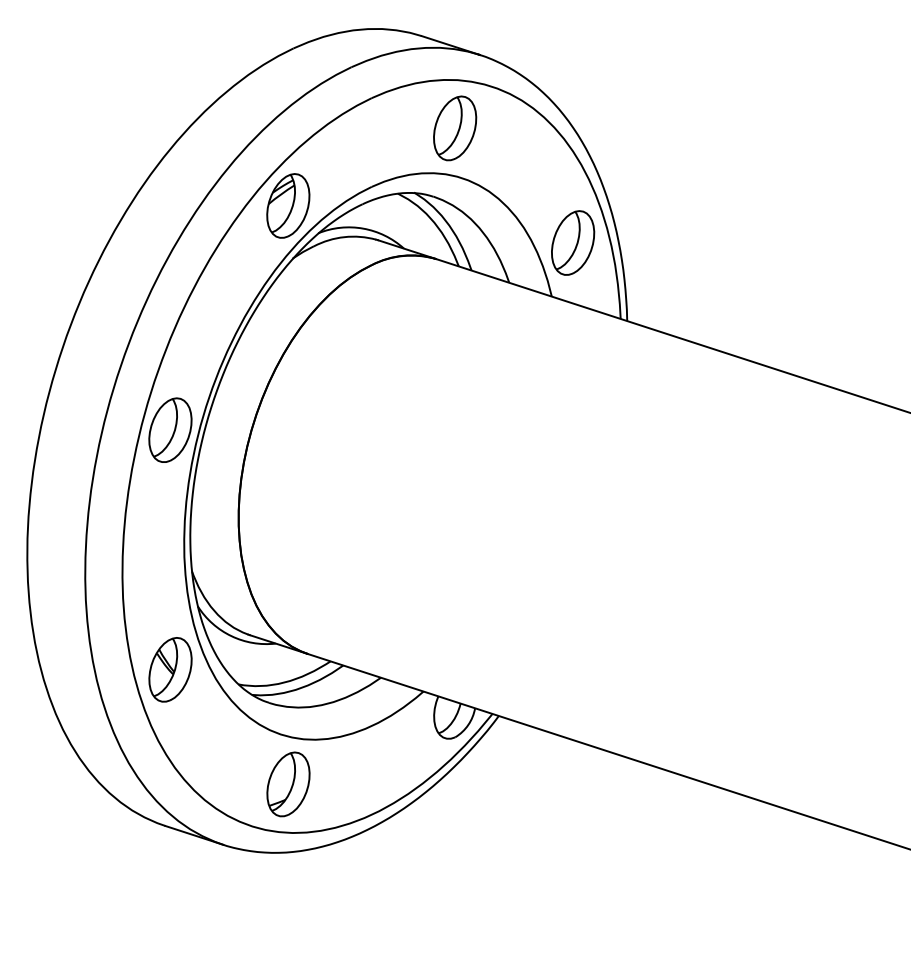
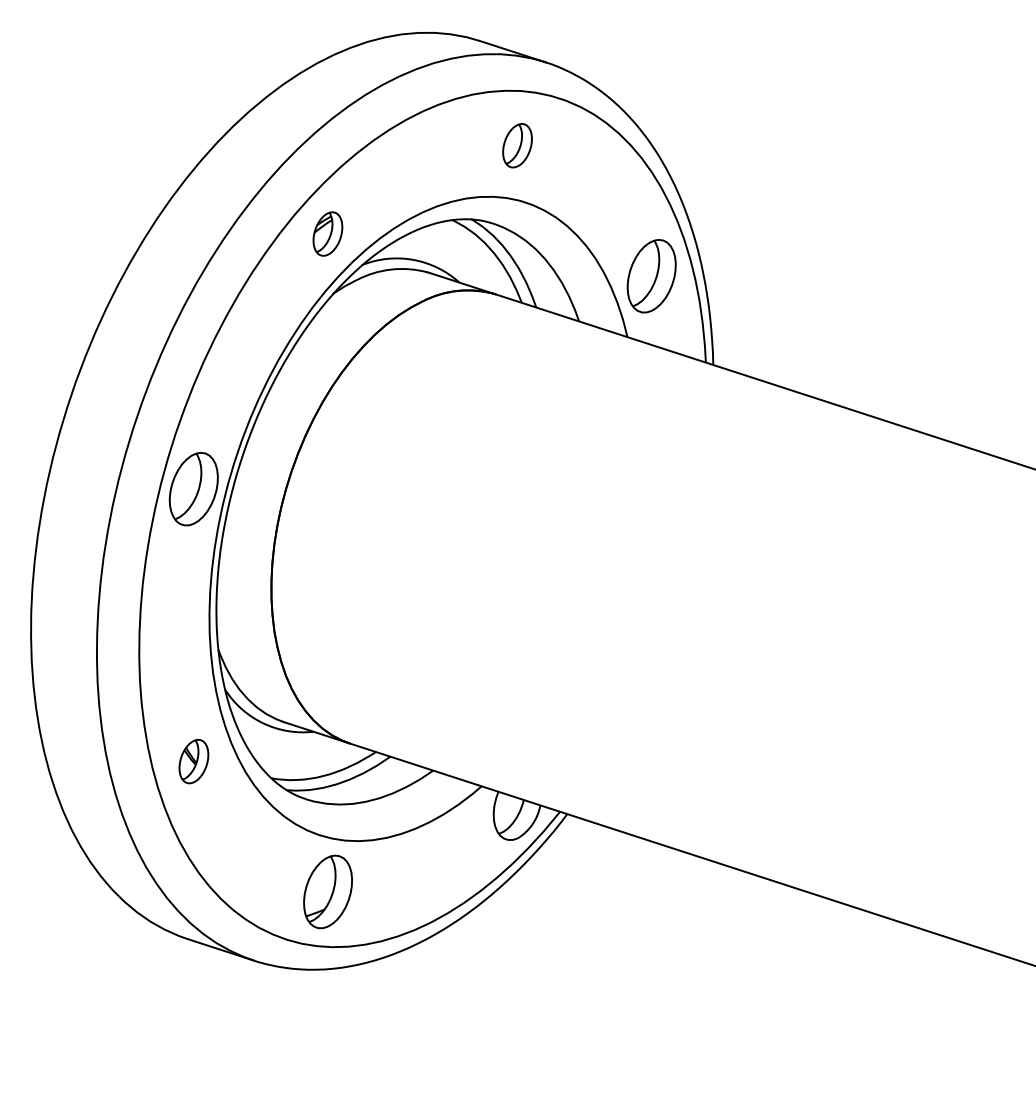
part: (455, 128) -> (517, 145), size x0.6
part: (287, 205) -> (327, 233), size x0.6
part: (170, 669) -> (193, 761), size x0.6

